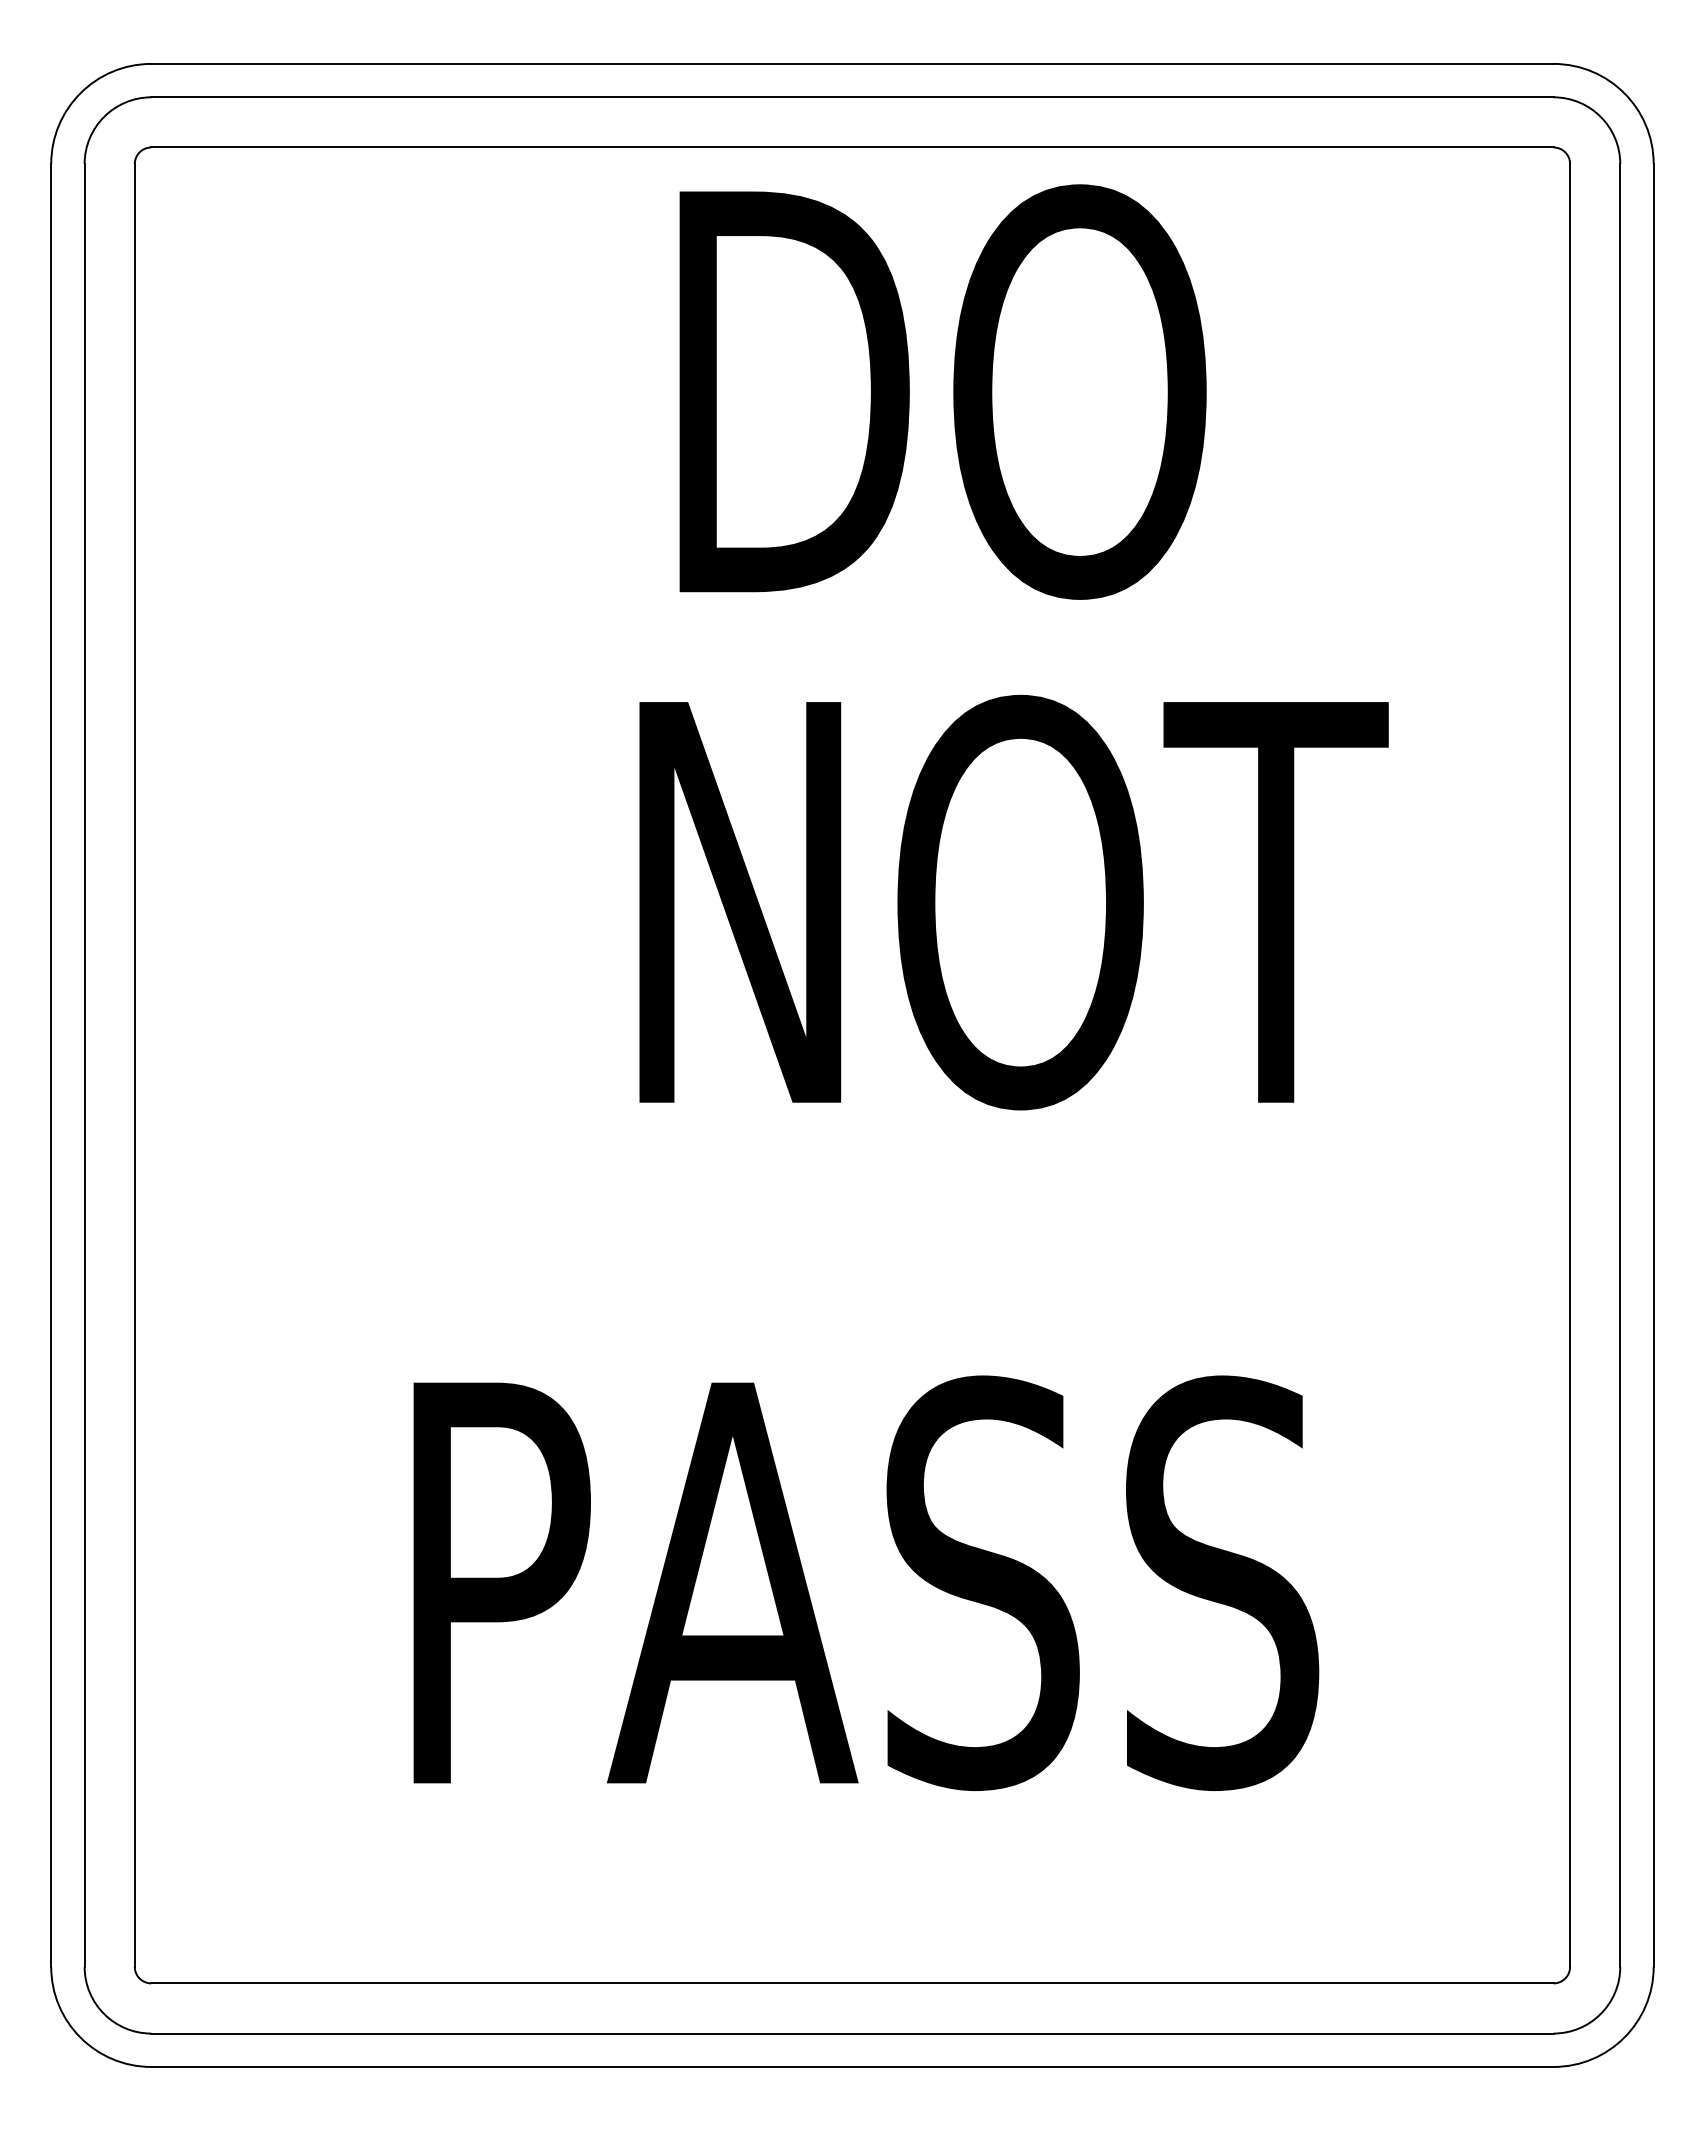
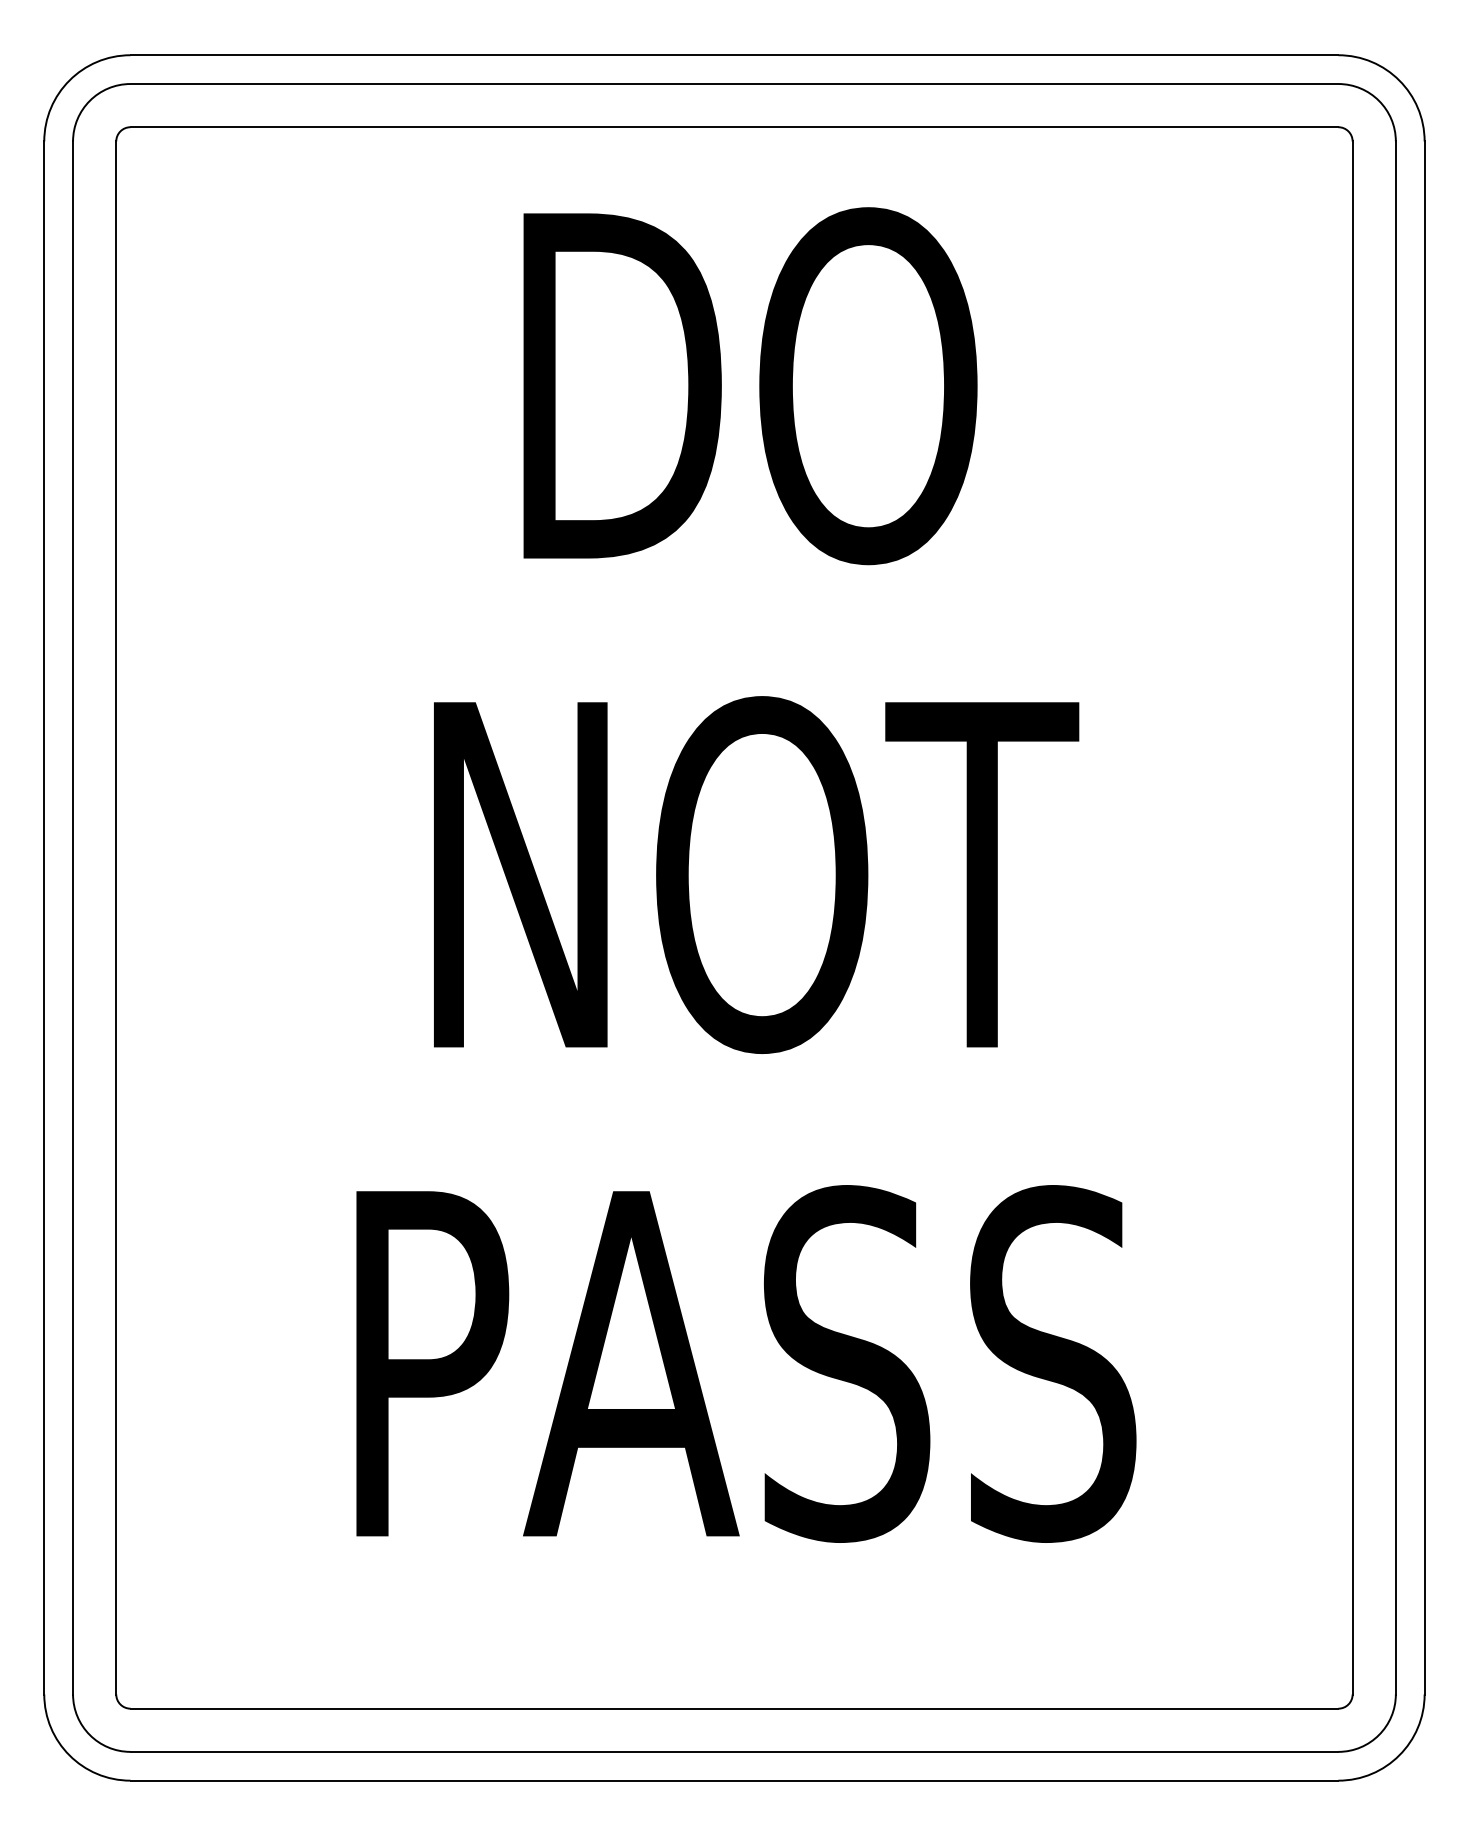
text: (942, 391) -> (750, 385), moved
text: (1013, 902) -> (756, 874), moved

